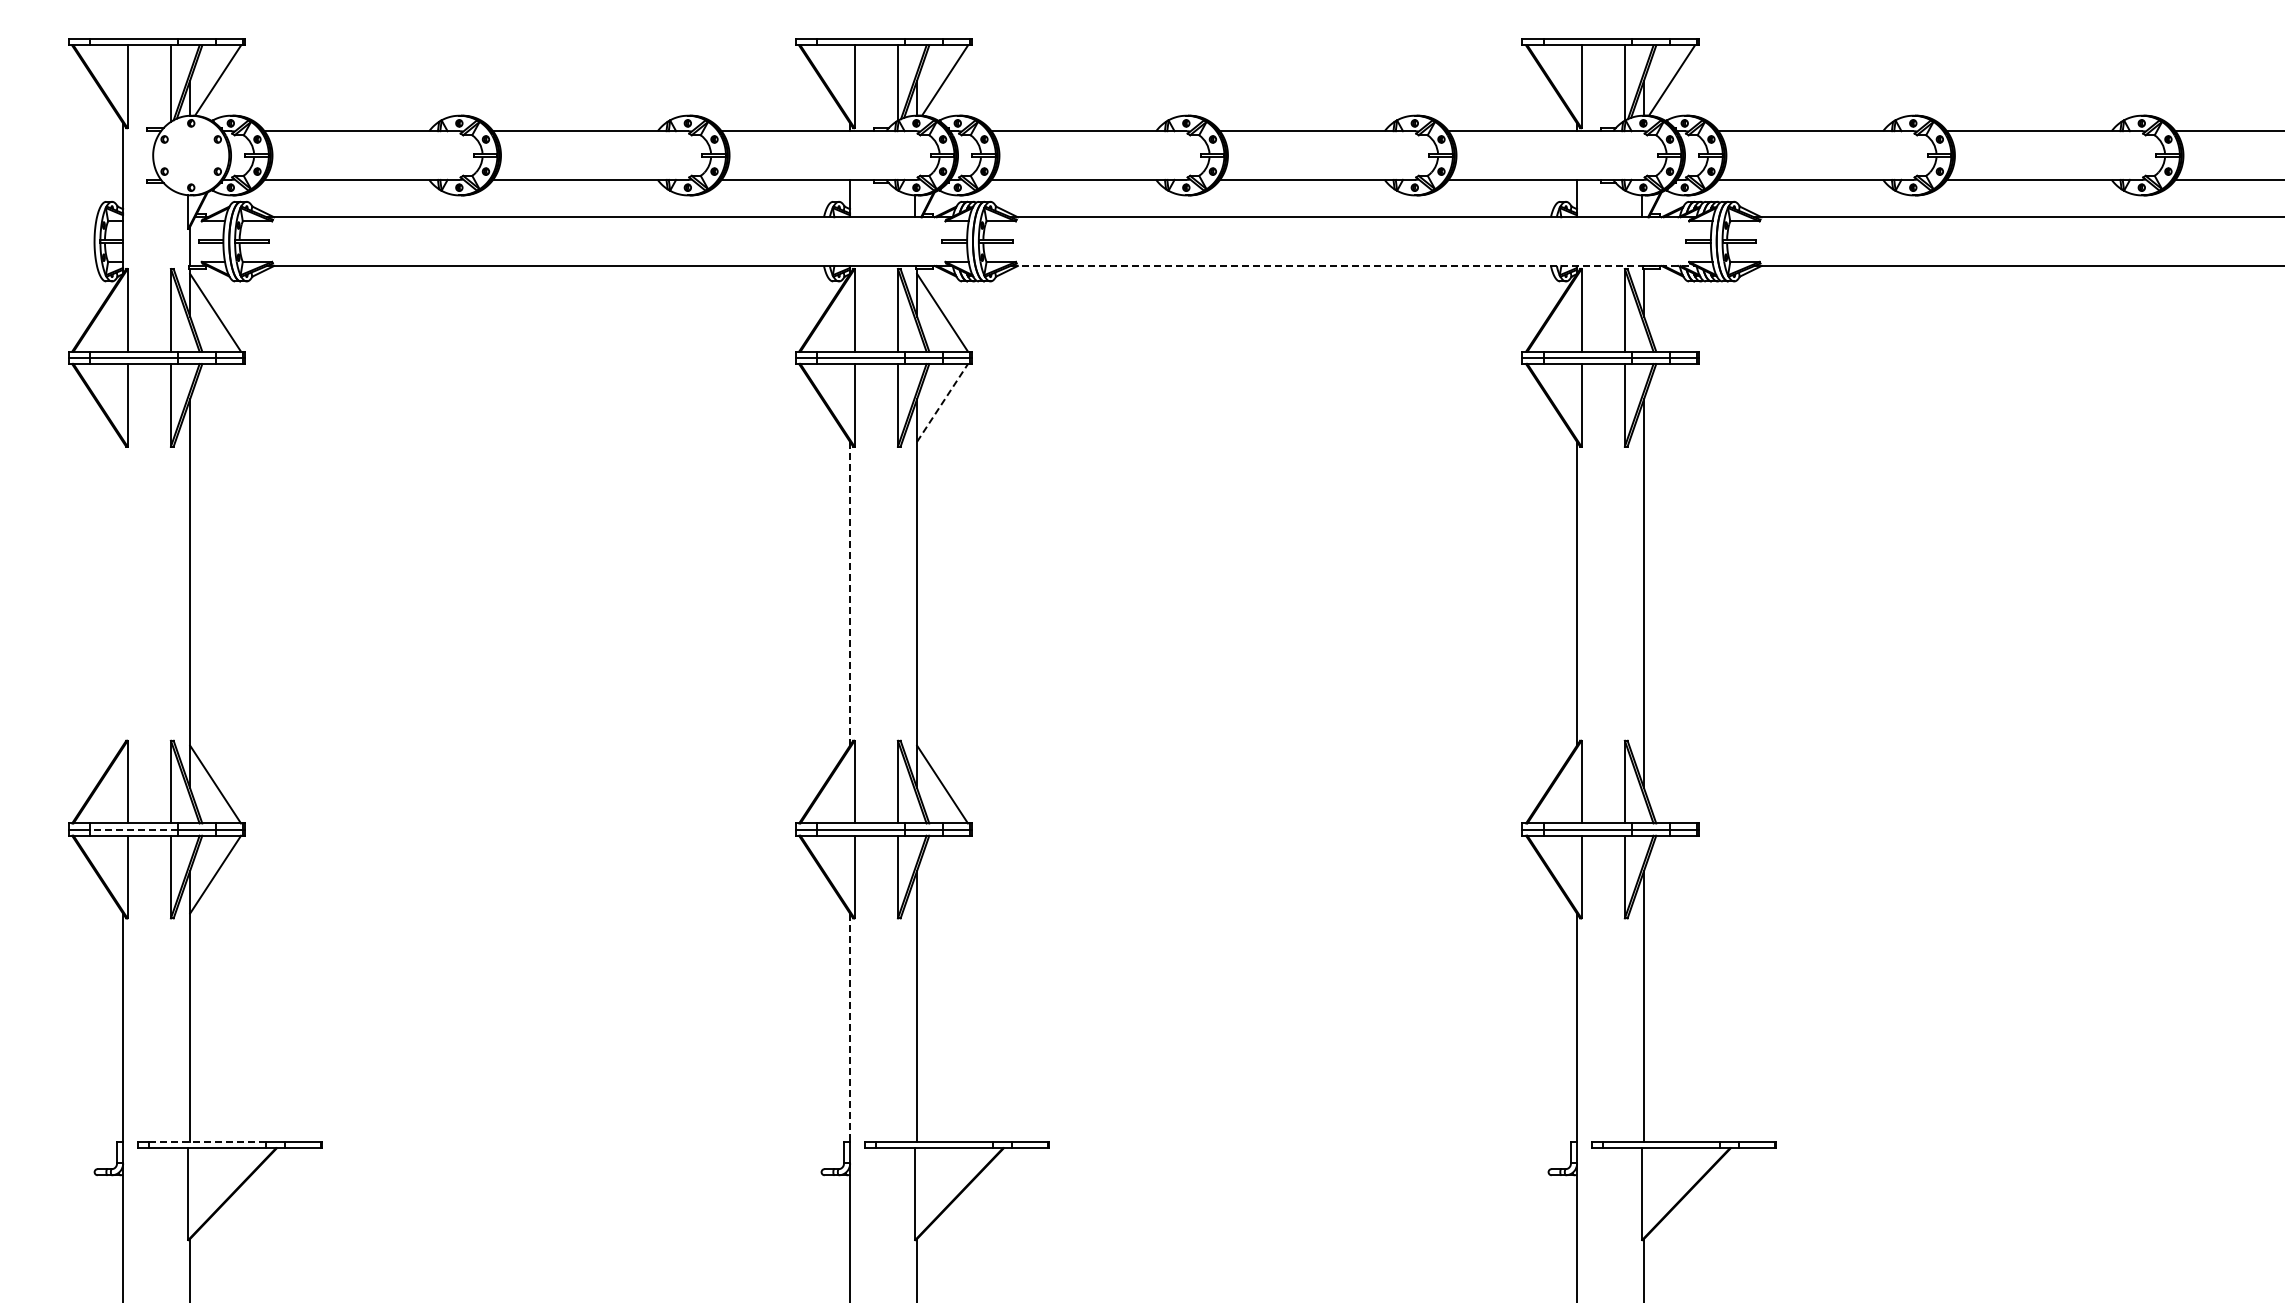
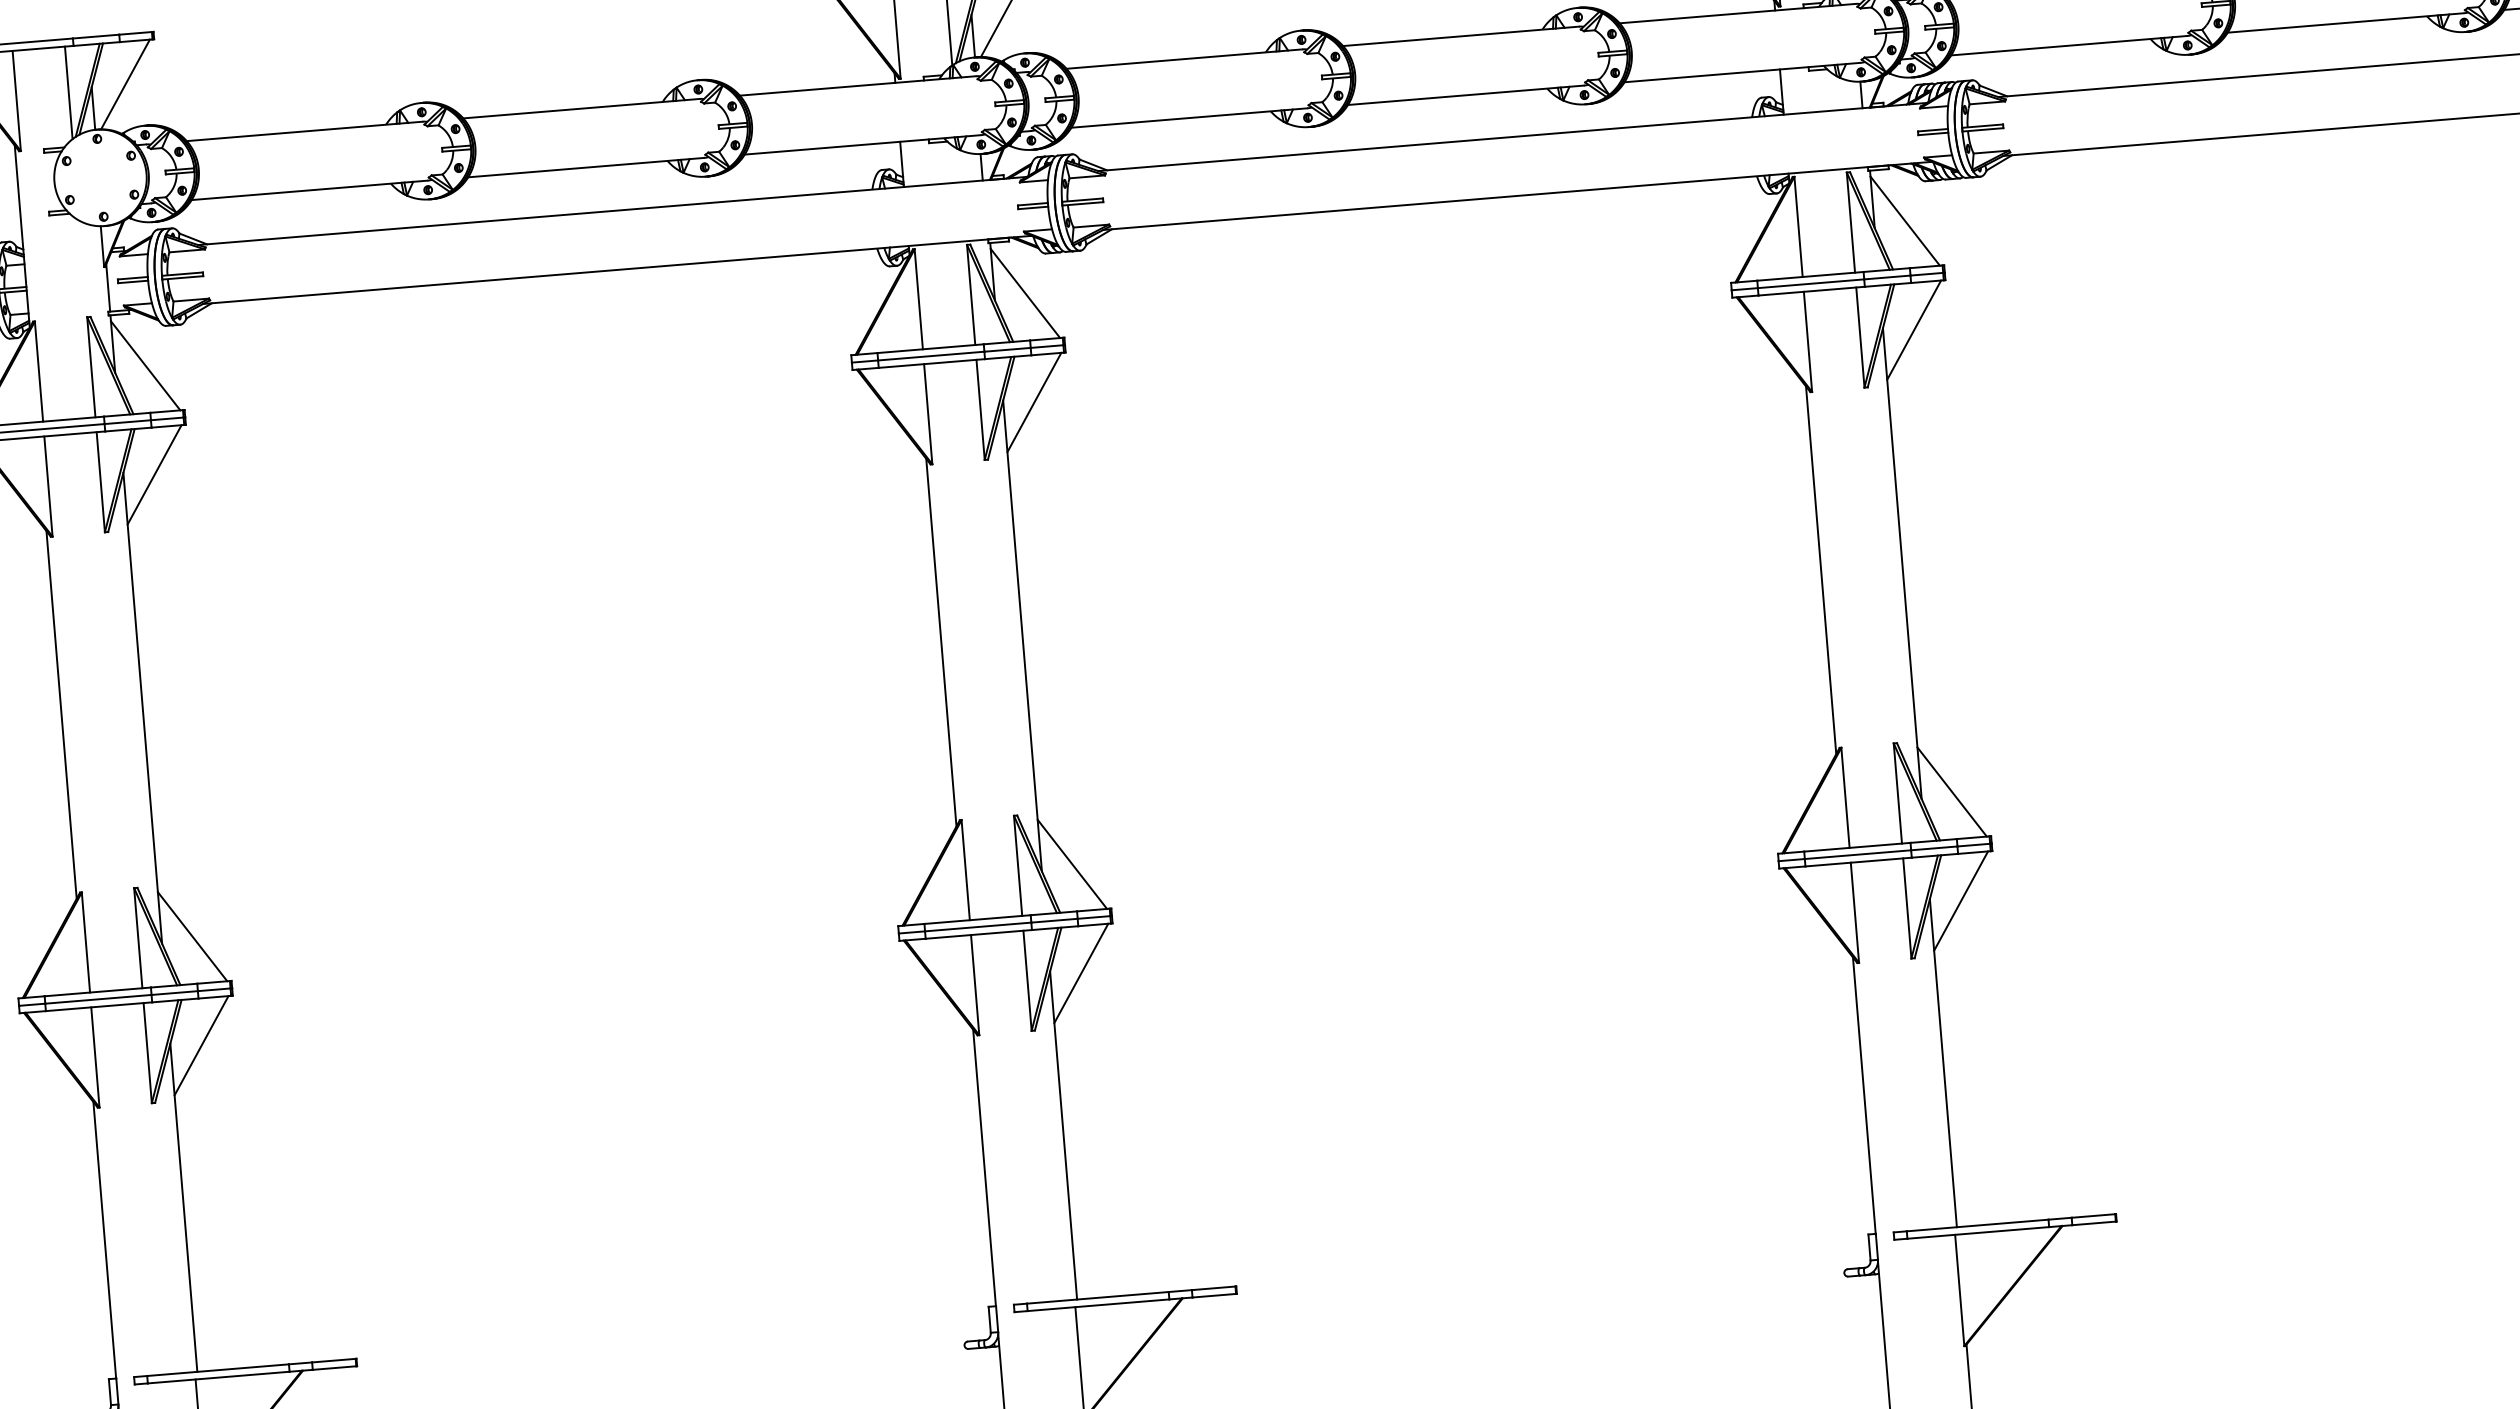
line: (1353, 265) -> (1518, 195), dashed -> solid
line: (1669, 312) -> (1905, 220), added
line: (215, 402) -> (154, 474), added
line: (942, 402) -> (1034, 401), dashed -> solid
line: (1669, 402) -> (1914, 329), added
line: (123, 593) -> (62, 714), added
line: (850, 593) -> (941, 642), dashed -> solid
line: (1669, 784) -> (1952, 791), added
line: (134, 829) -> (98, 999), dashed -> solid
line: (942, 874) -> (1081, 973), added
line: (1669, 874) -> (1961, 900), added
line: (850, 1028) -> (985, 1168), dashed -> solid
line: (207, 1142) -> (218, 1370), dashed -> solid

